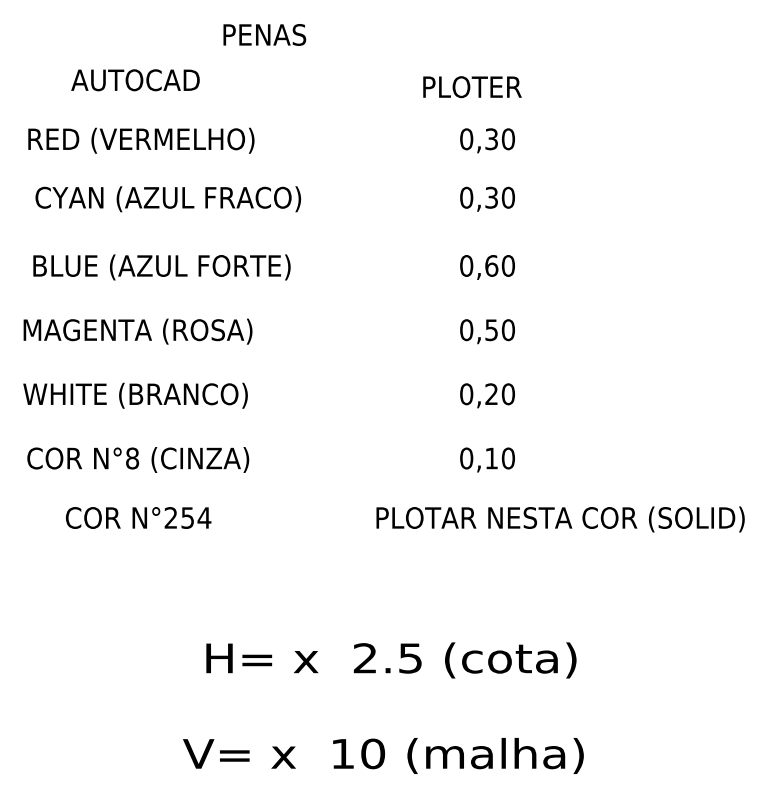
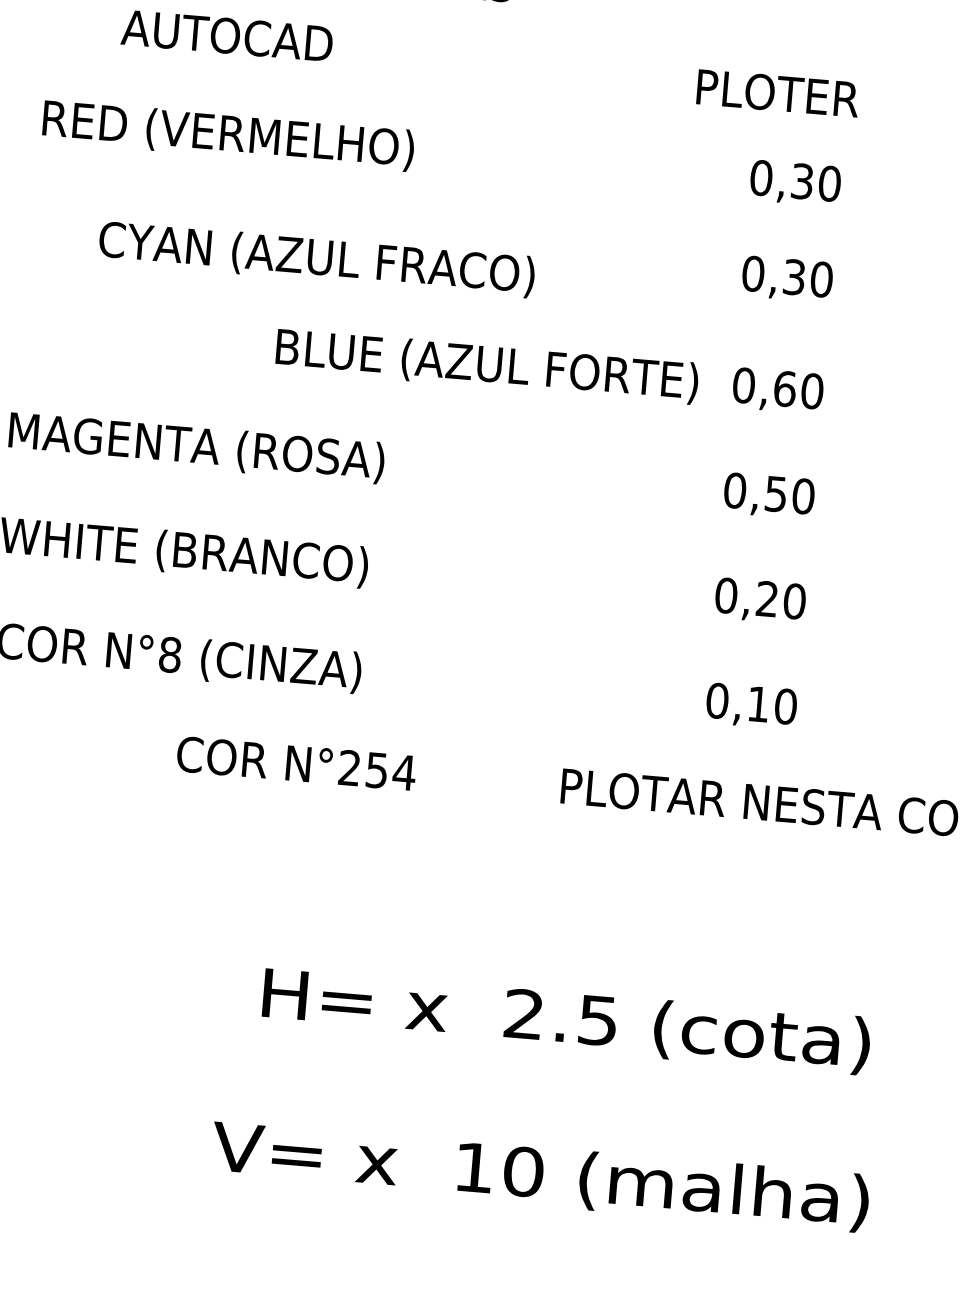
text: (168, 199) -> (317, 259), moved
text: (161, 267) -> (486, 366), moved
text: (138, 517) -> (296, 762), moved

